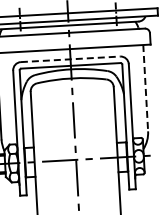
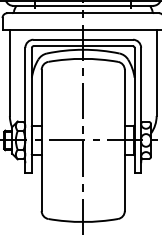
line: (70, 59) -> (83, 39), dashed -> solid
line: (145, 88) -> (156, 73), dashed -> solid

